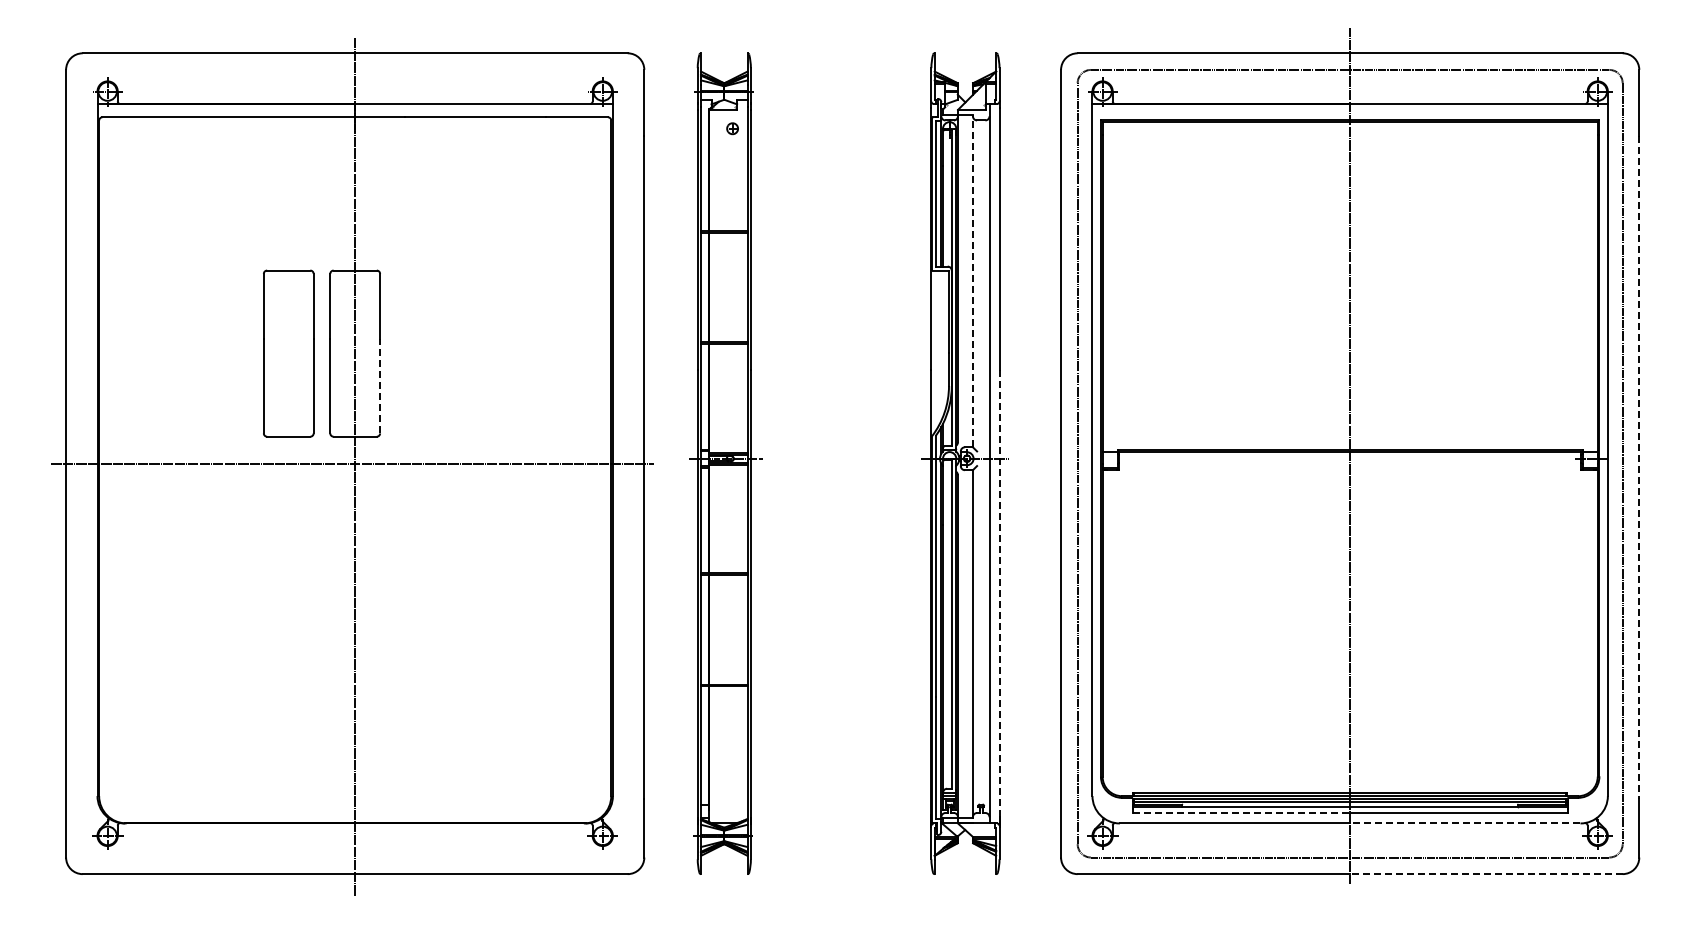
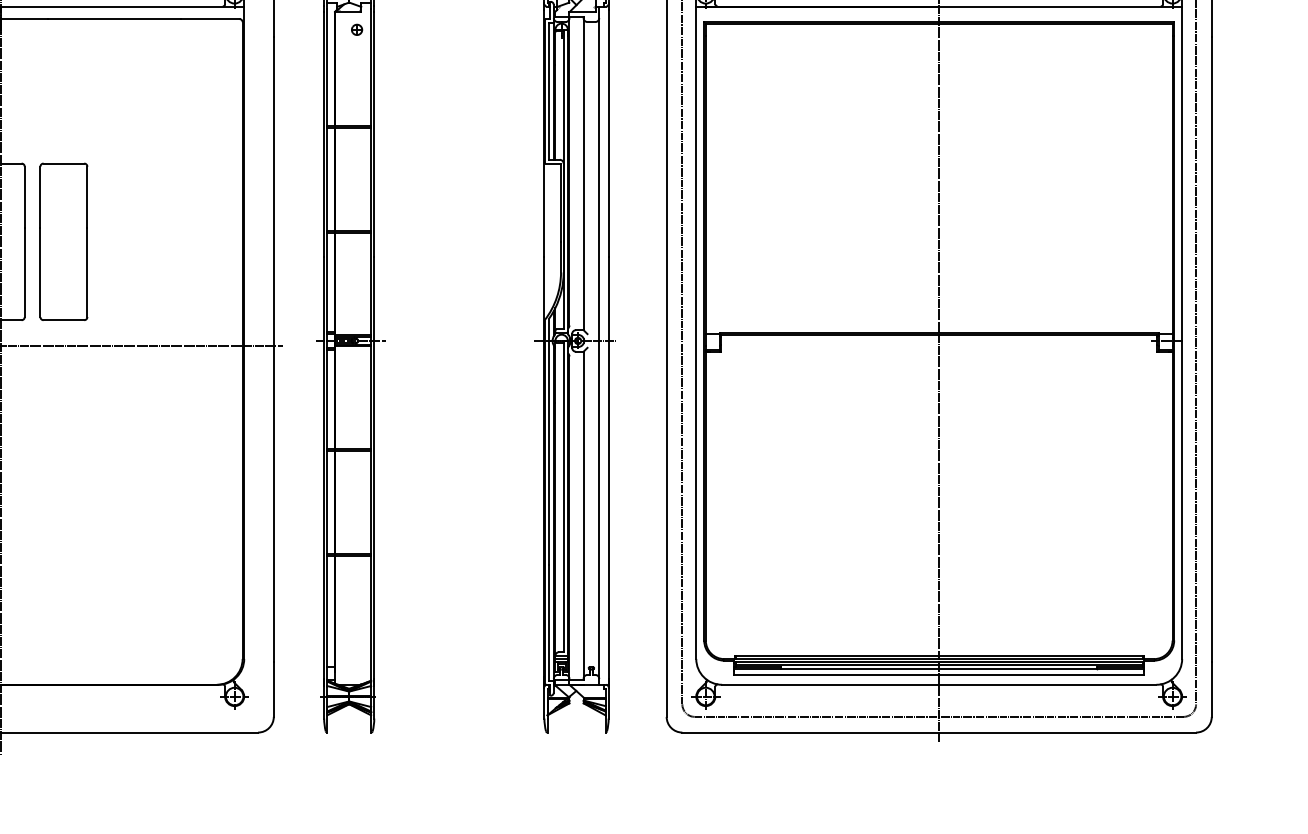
line: (972, 280) -> (583, 172), dashed -> solid
part: (421, 353) -> (63, 241), added
line: (380, 385) -> (25, 271), dashed -> solid
line: (1639, 467) -> (1211, 349), dashed -> solid
line: (999, 593) -> (608, 468), dashed -> solid
line: (1241, 812) -> (836, 674), dashed -> solid
line: (1464, 823) -> (1046, 684), dashed -> solid
line: (1485, 874) -> (1066, 732), dashed -> solid

